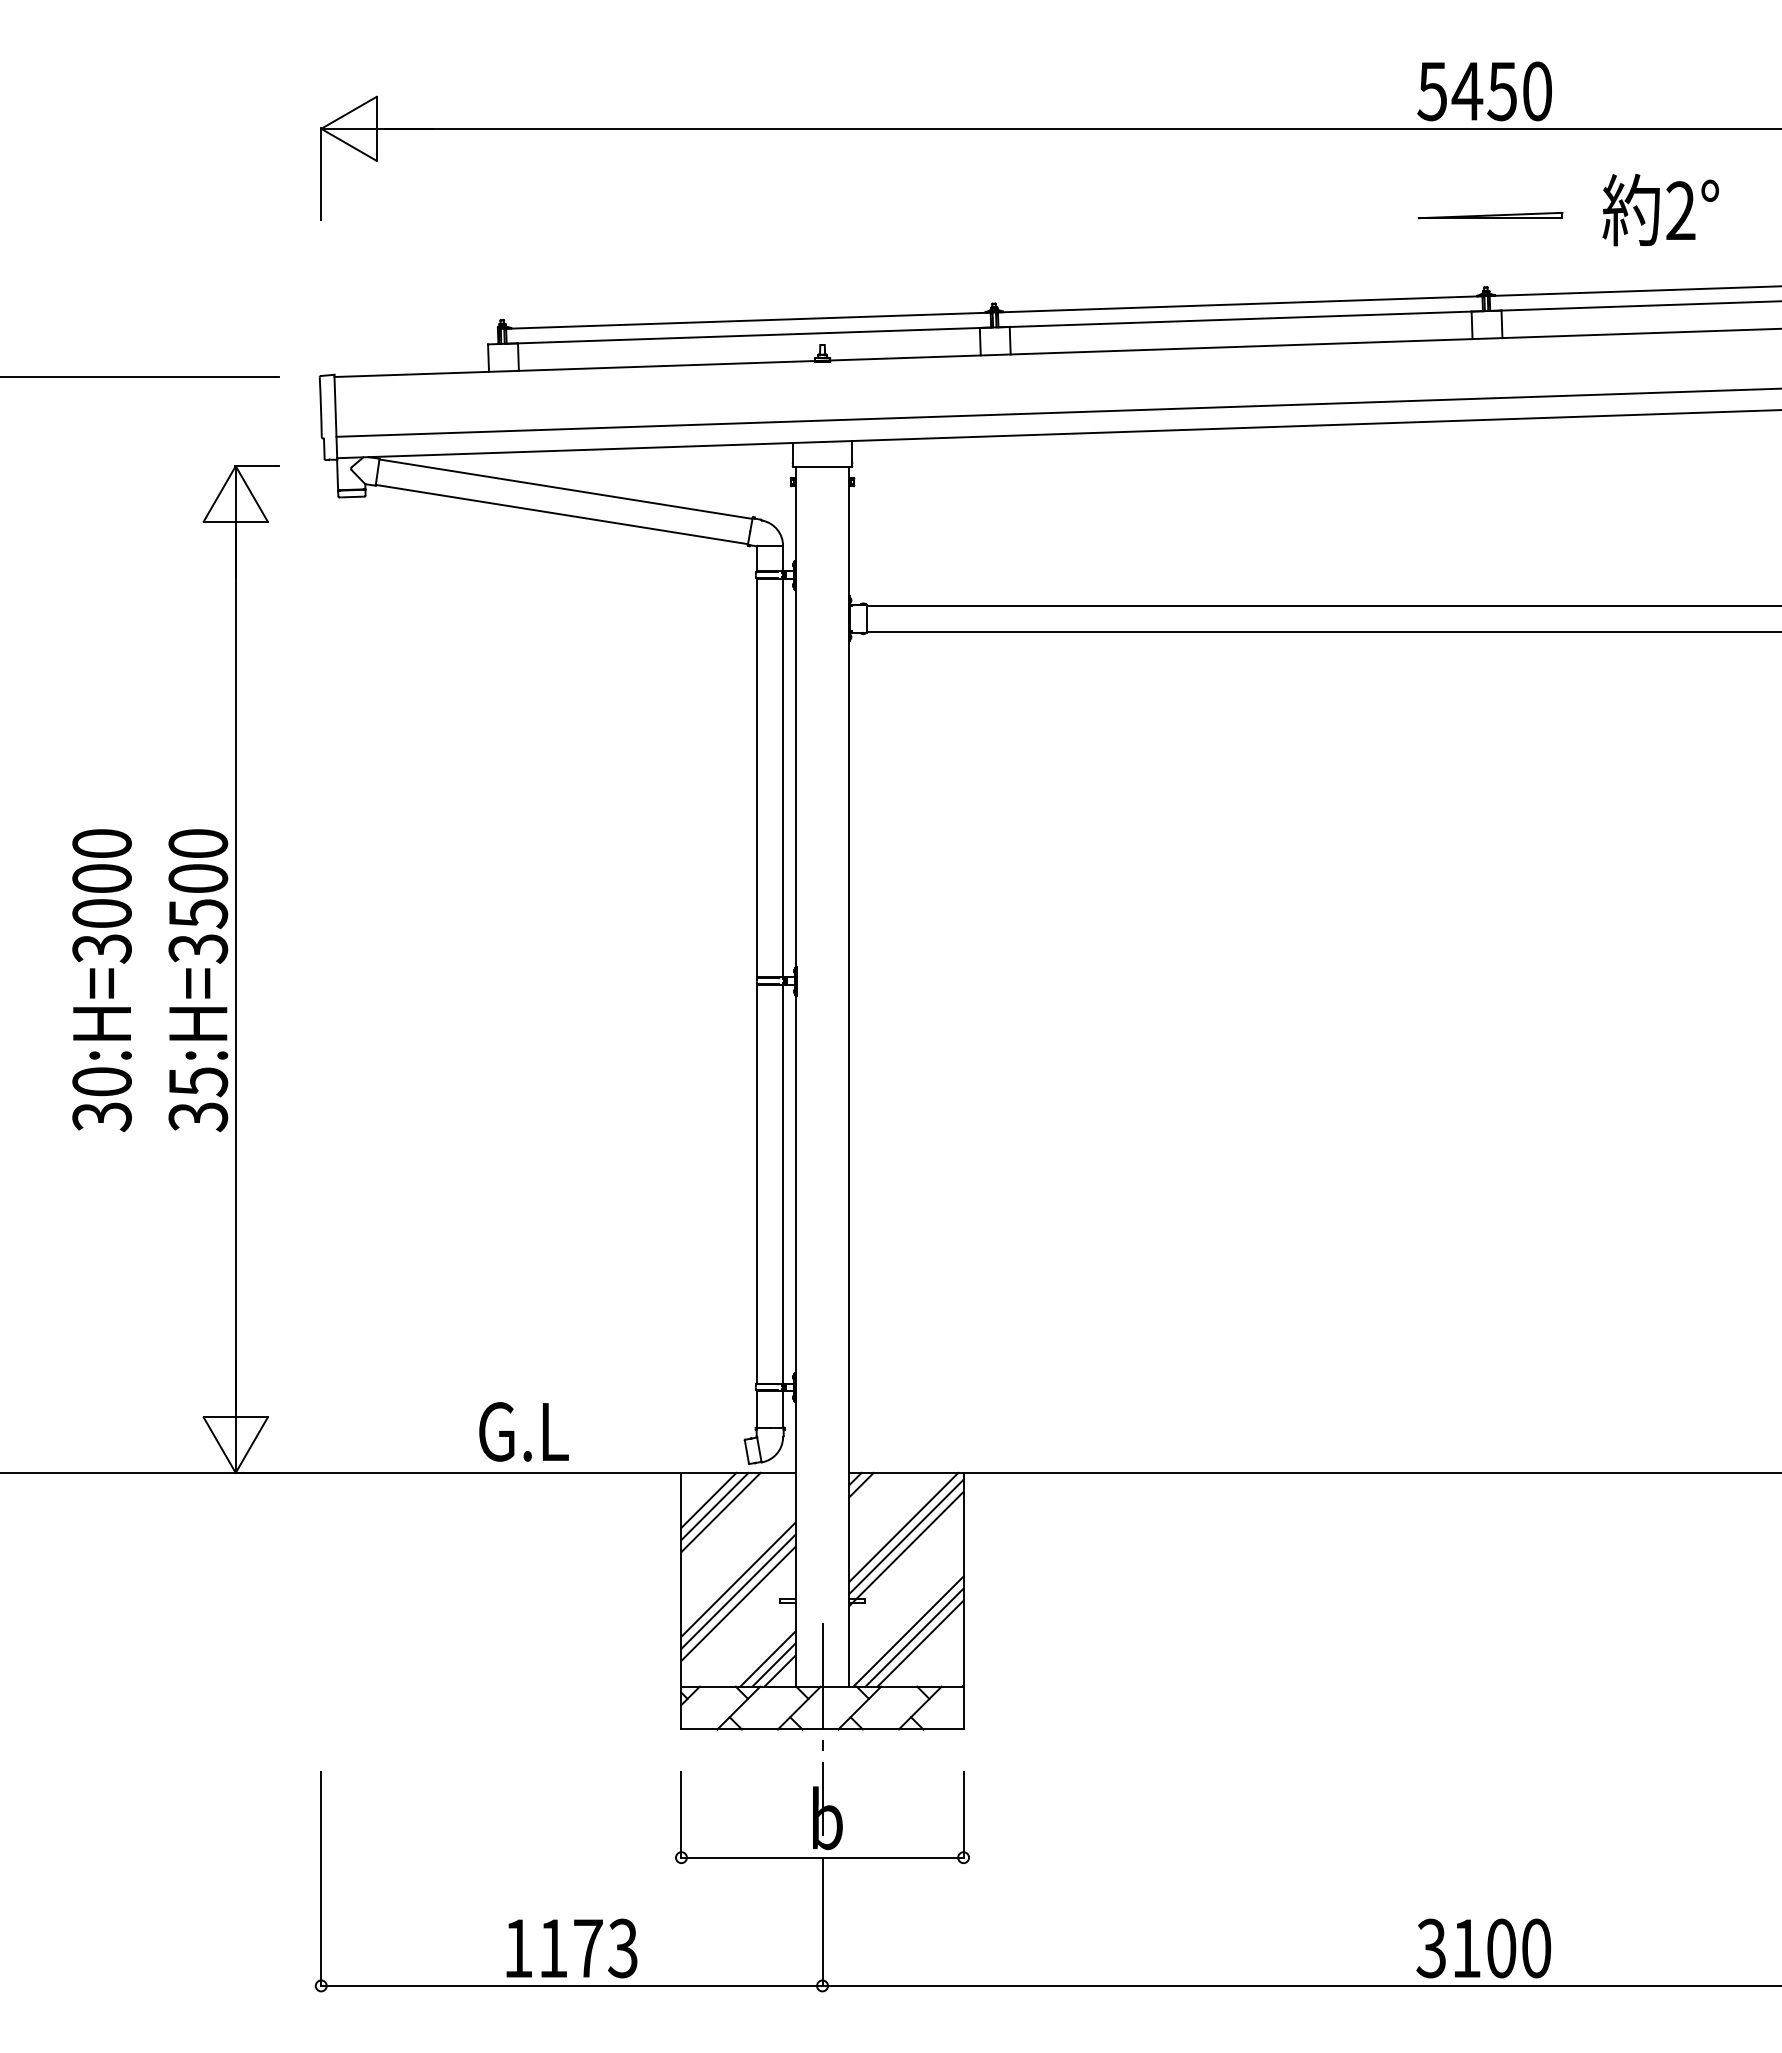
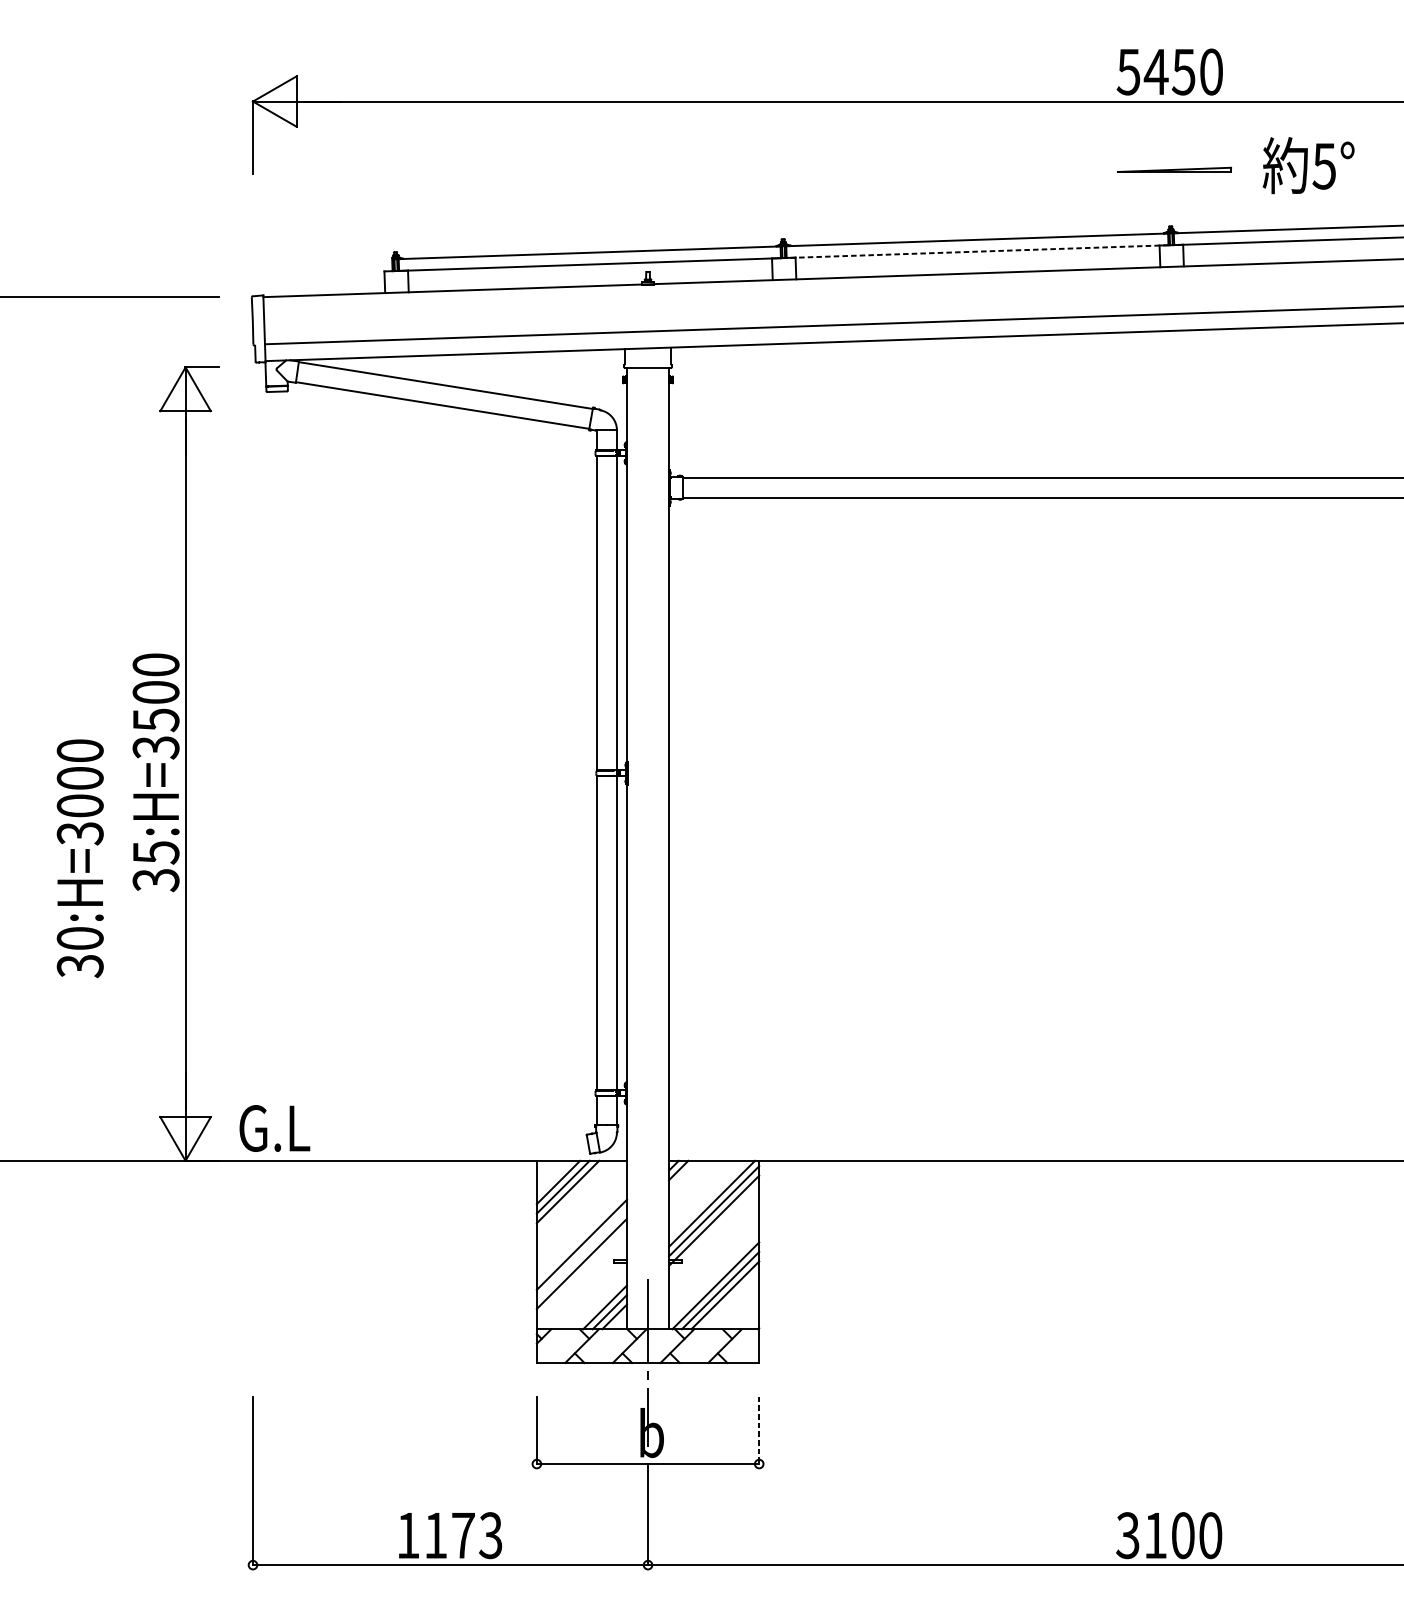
text: (1680, 210) -> (1324, 165), 2° -> 5°
line: (1240, 319) -> (977, 251), solid -> dashed
text: (101, 980) -> (79, 858), moved
text: (523, 1431) -> (274, 1128), moved
line: (738, 1591) -> (581, 1254), removed
line: (963, 1815) -> (759, 1430), solid -> dashed

